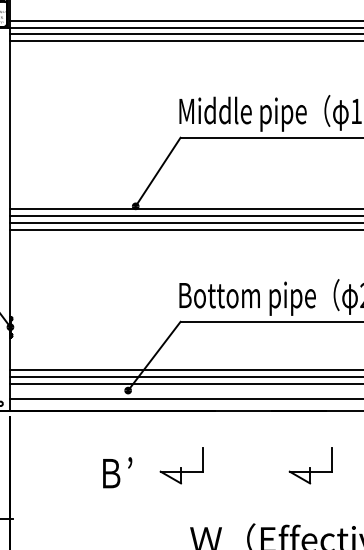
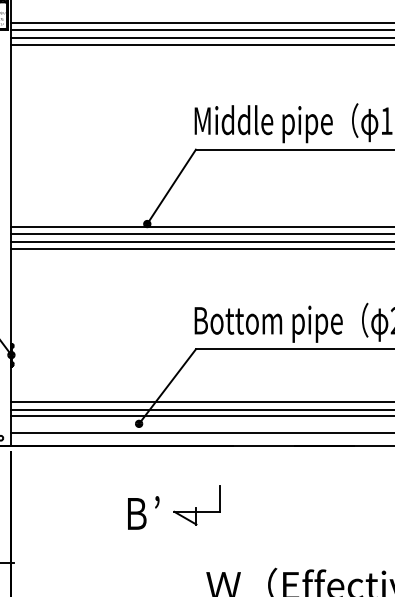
part: (310, 465) -> (336, 505), removed
text: (117, 472) -> (143, 512), moved

